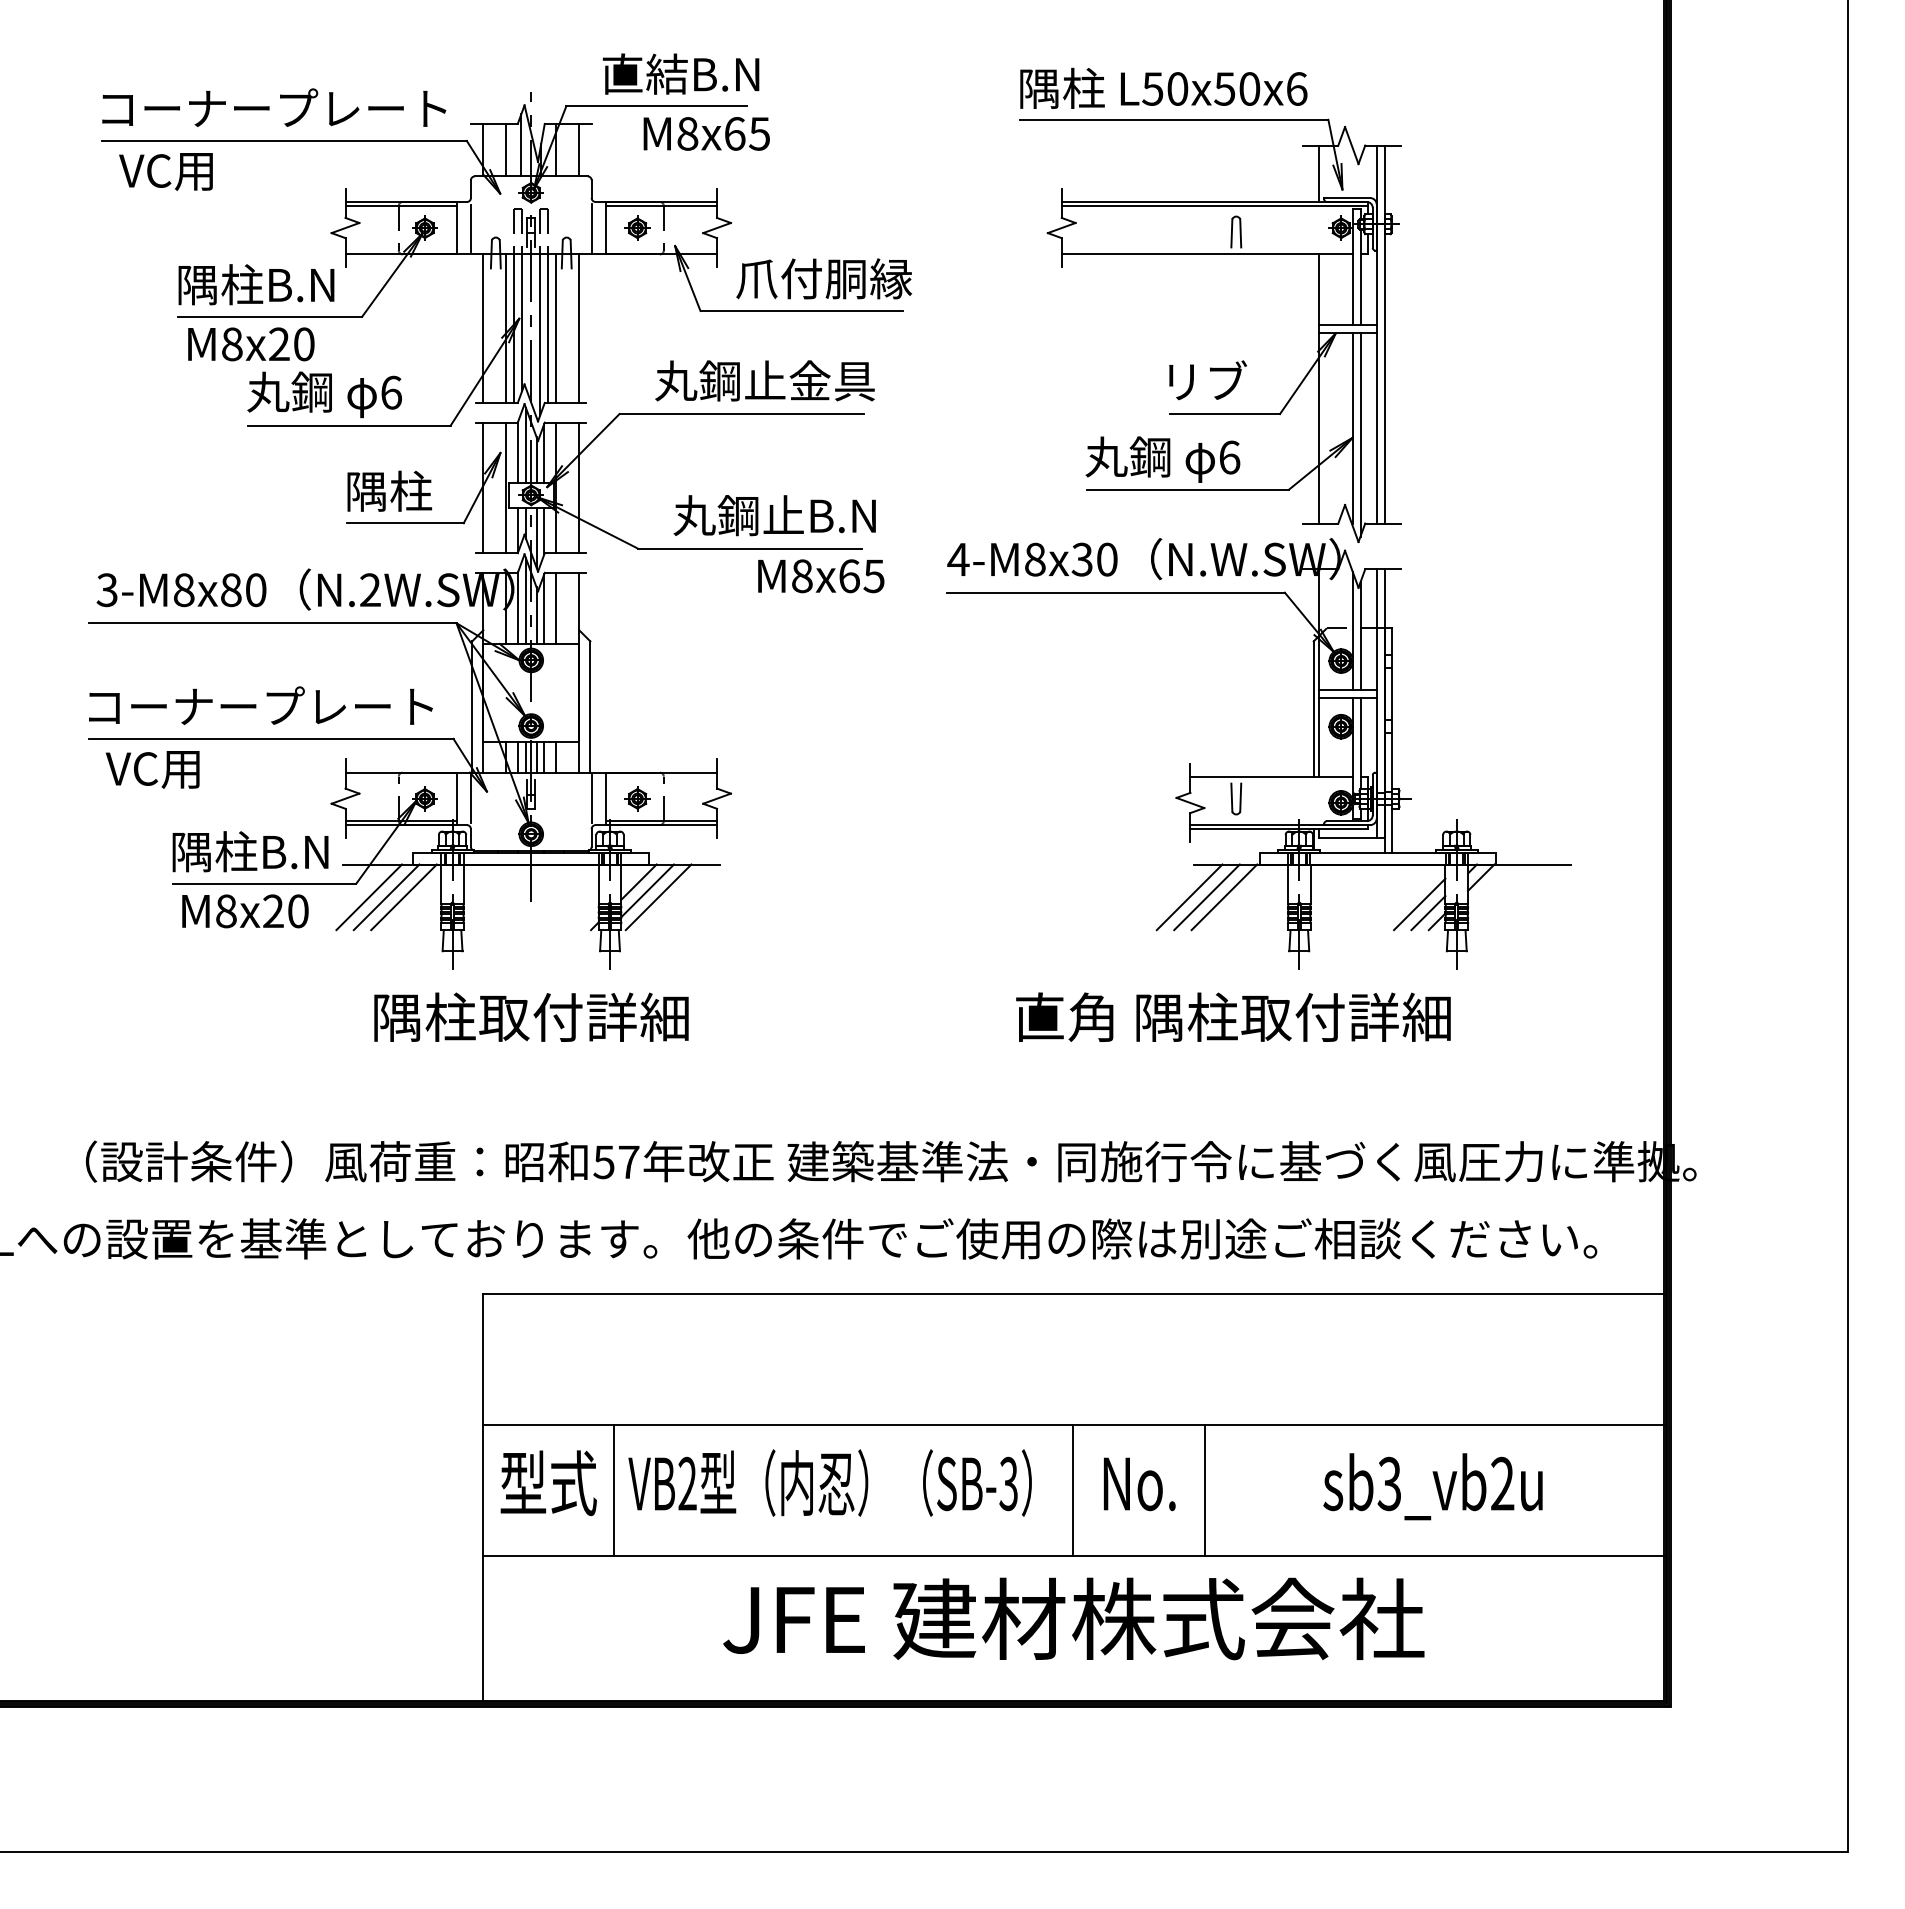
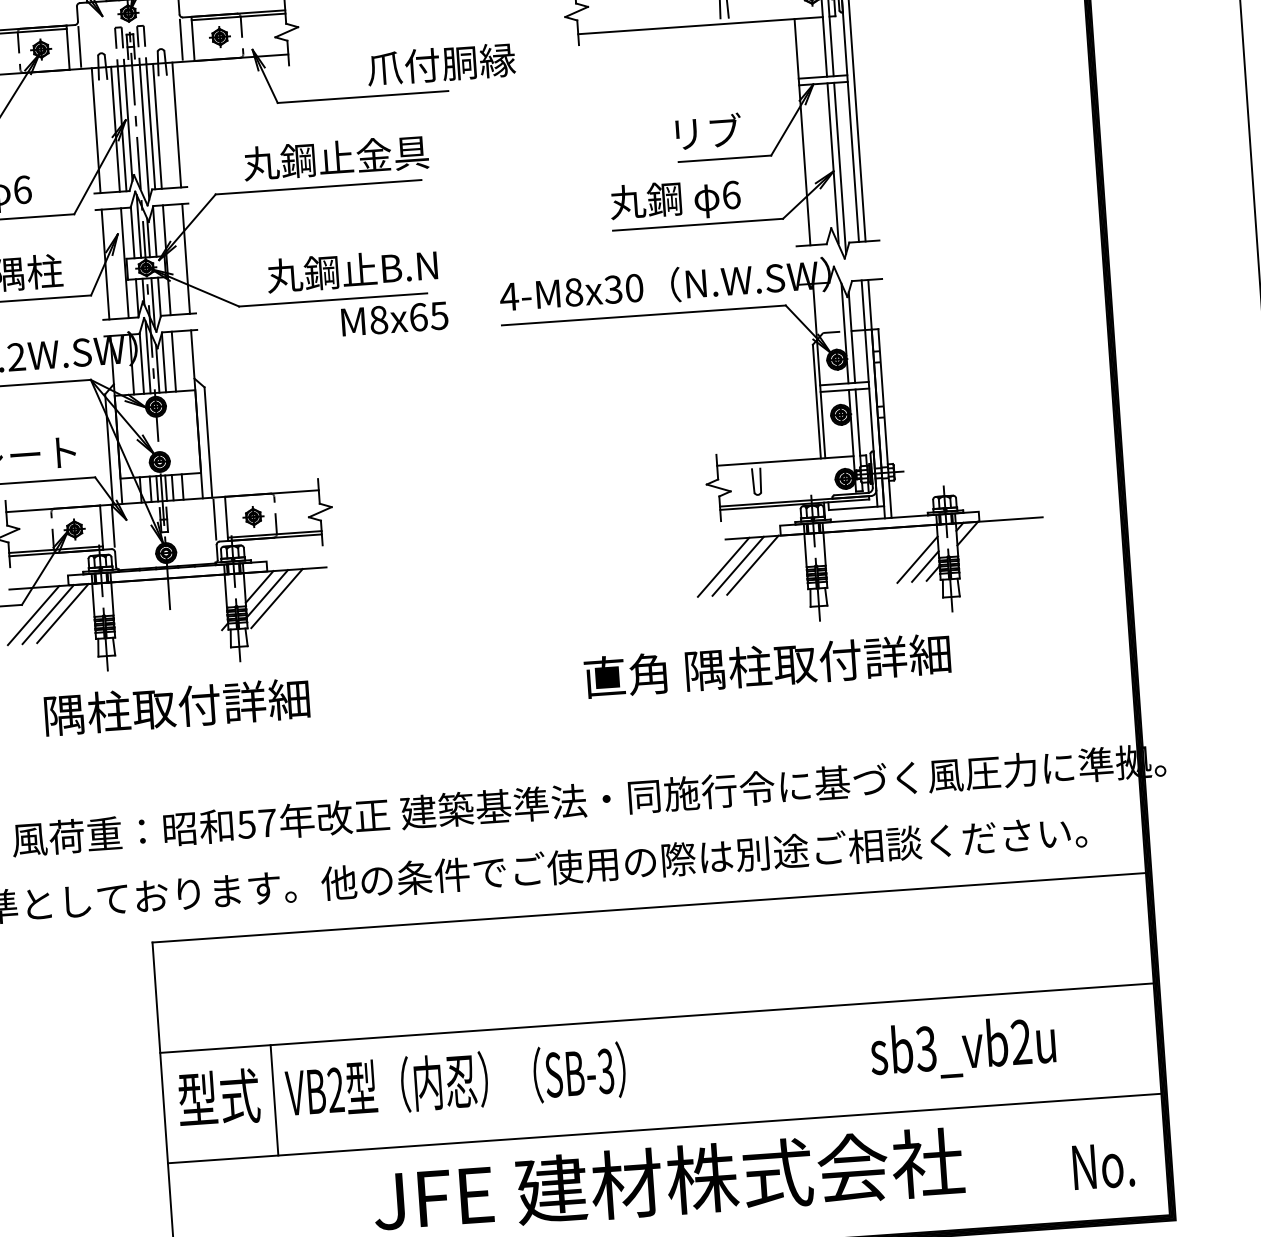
text: (824, 278) -> (441, 64), moved
text: (1139, 1484) -> (1103, 1166), moved
line: (1073, 1490) -> (660, 1073), removed
line: (1204, 1490) -> (770, 1065), removed

